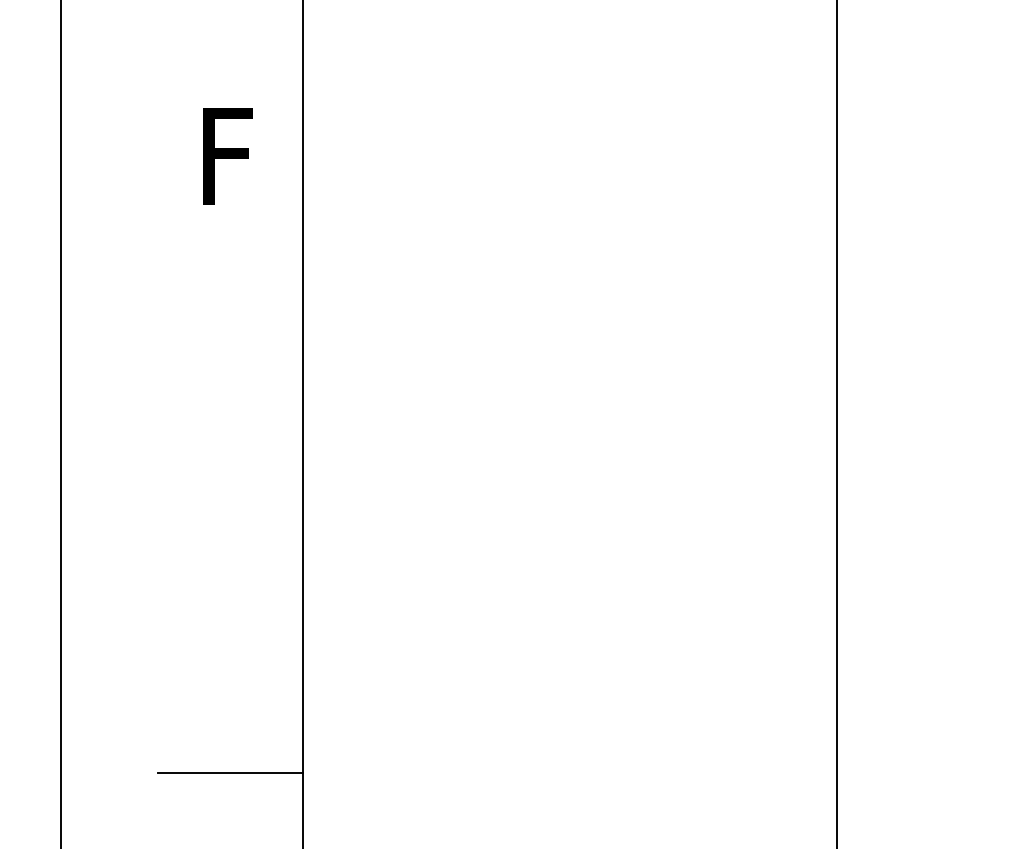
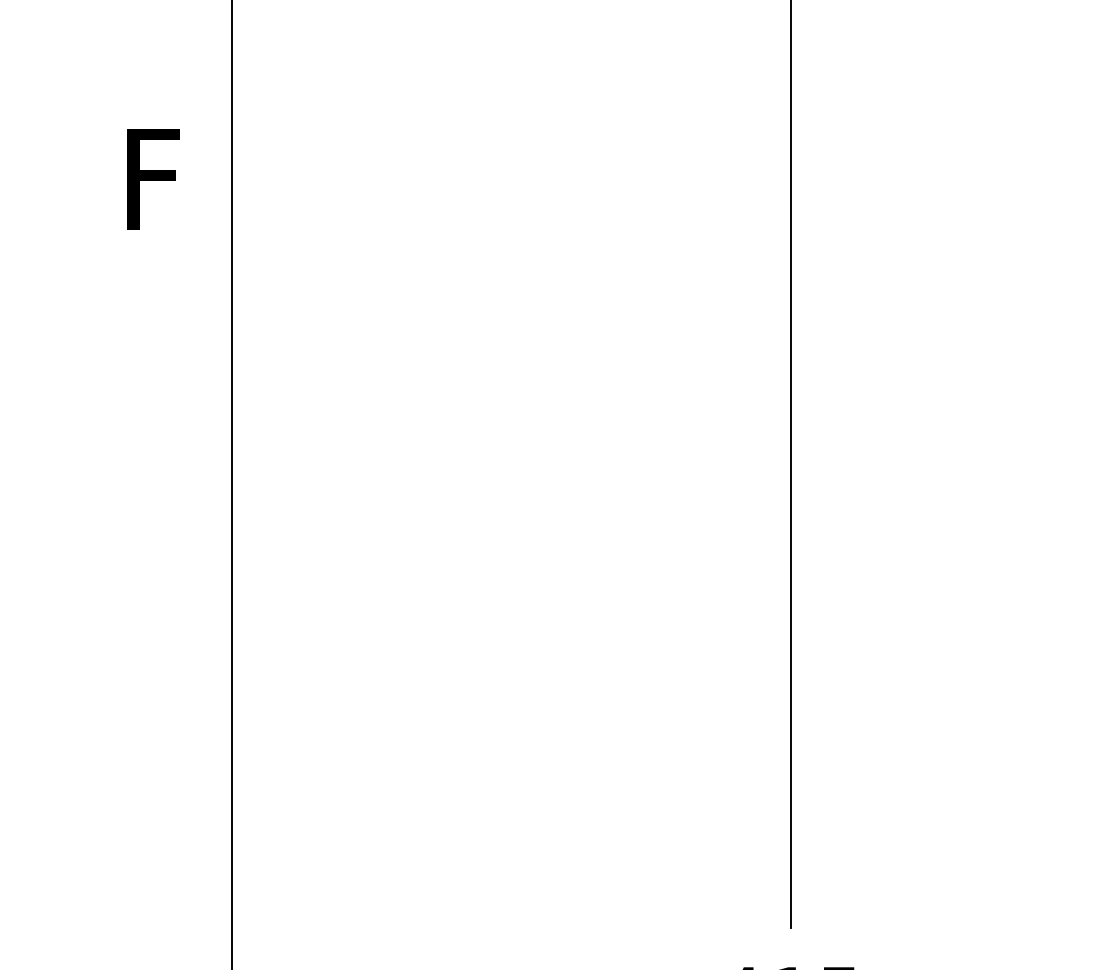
line: (229, 773) -> (155, 824), removed

